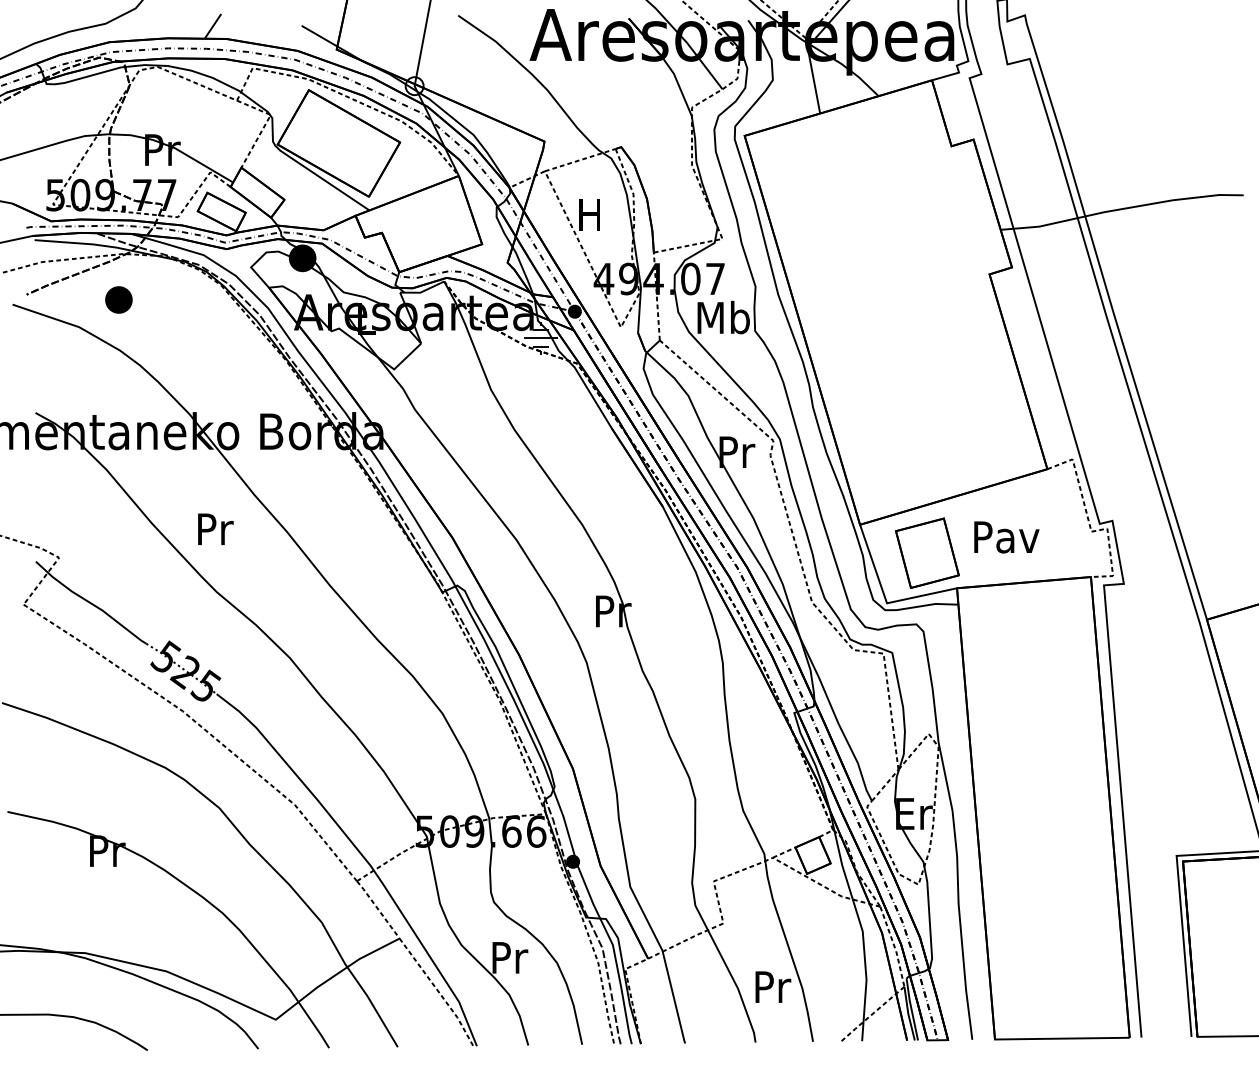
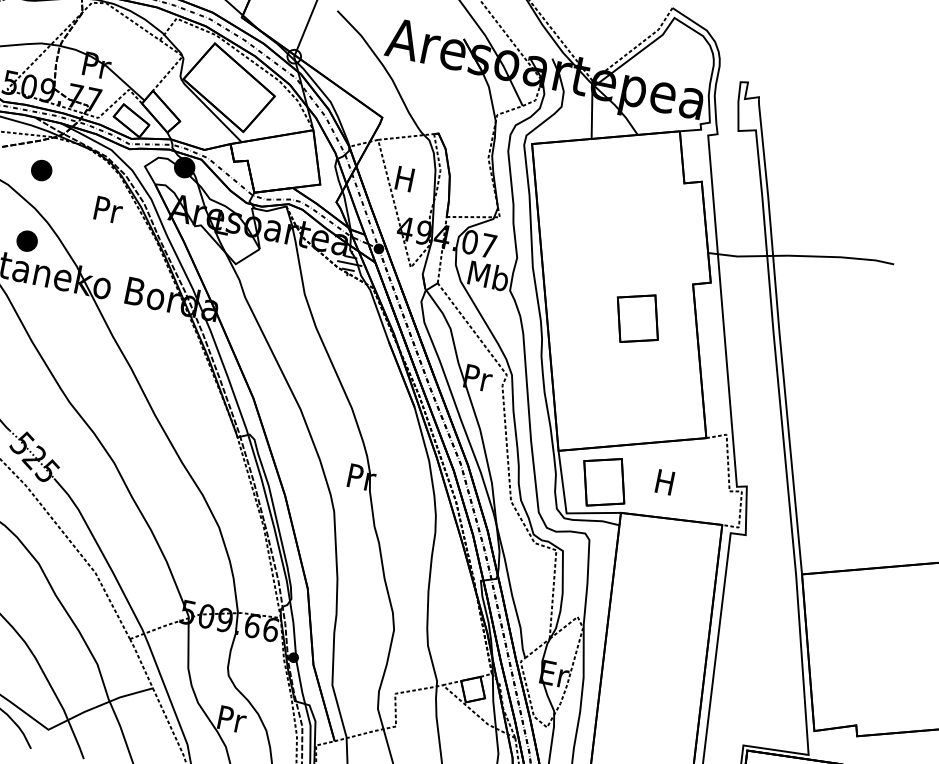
part: (927, 332) -> (638, 318), added
part: (118, 394) -> (26, 240), added
text: (215, 529) -> (108, 210), moved
text: (1006, 537) -> (665, 482), Pav -> H

